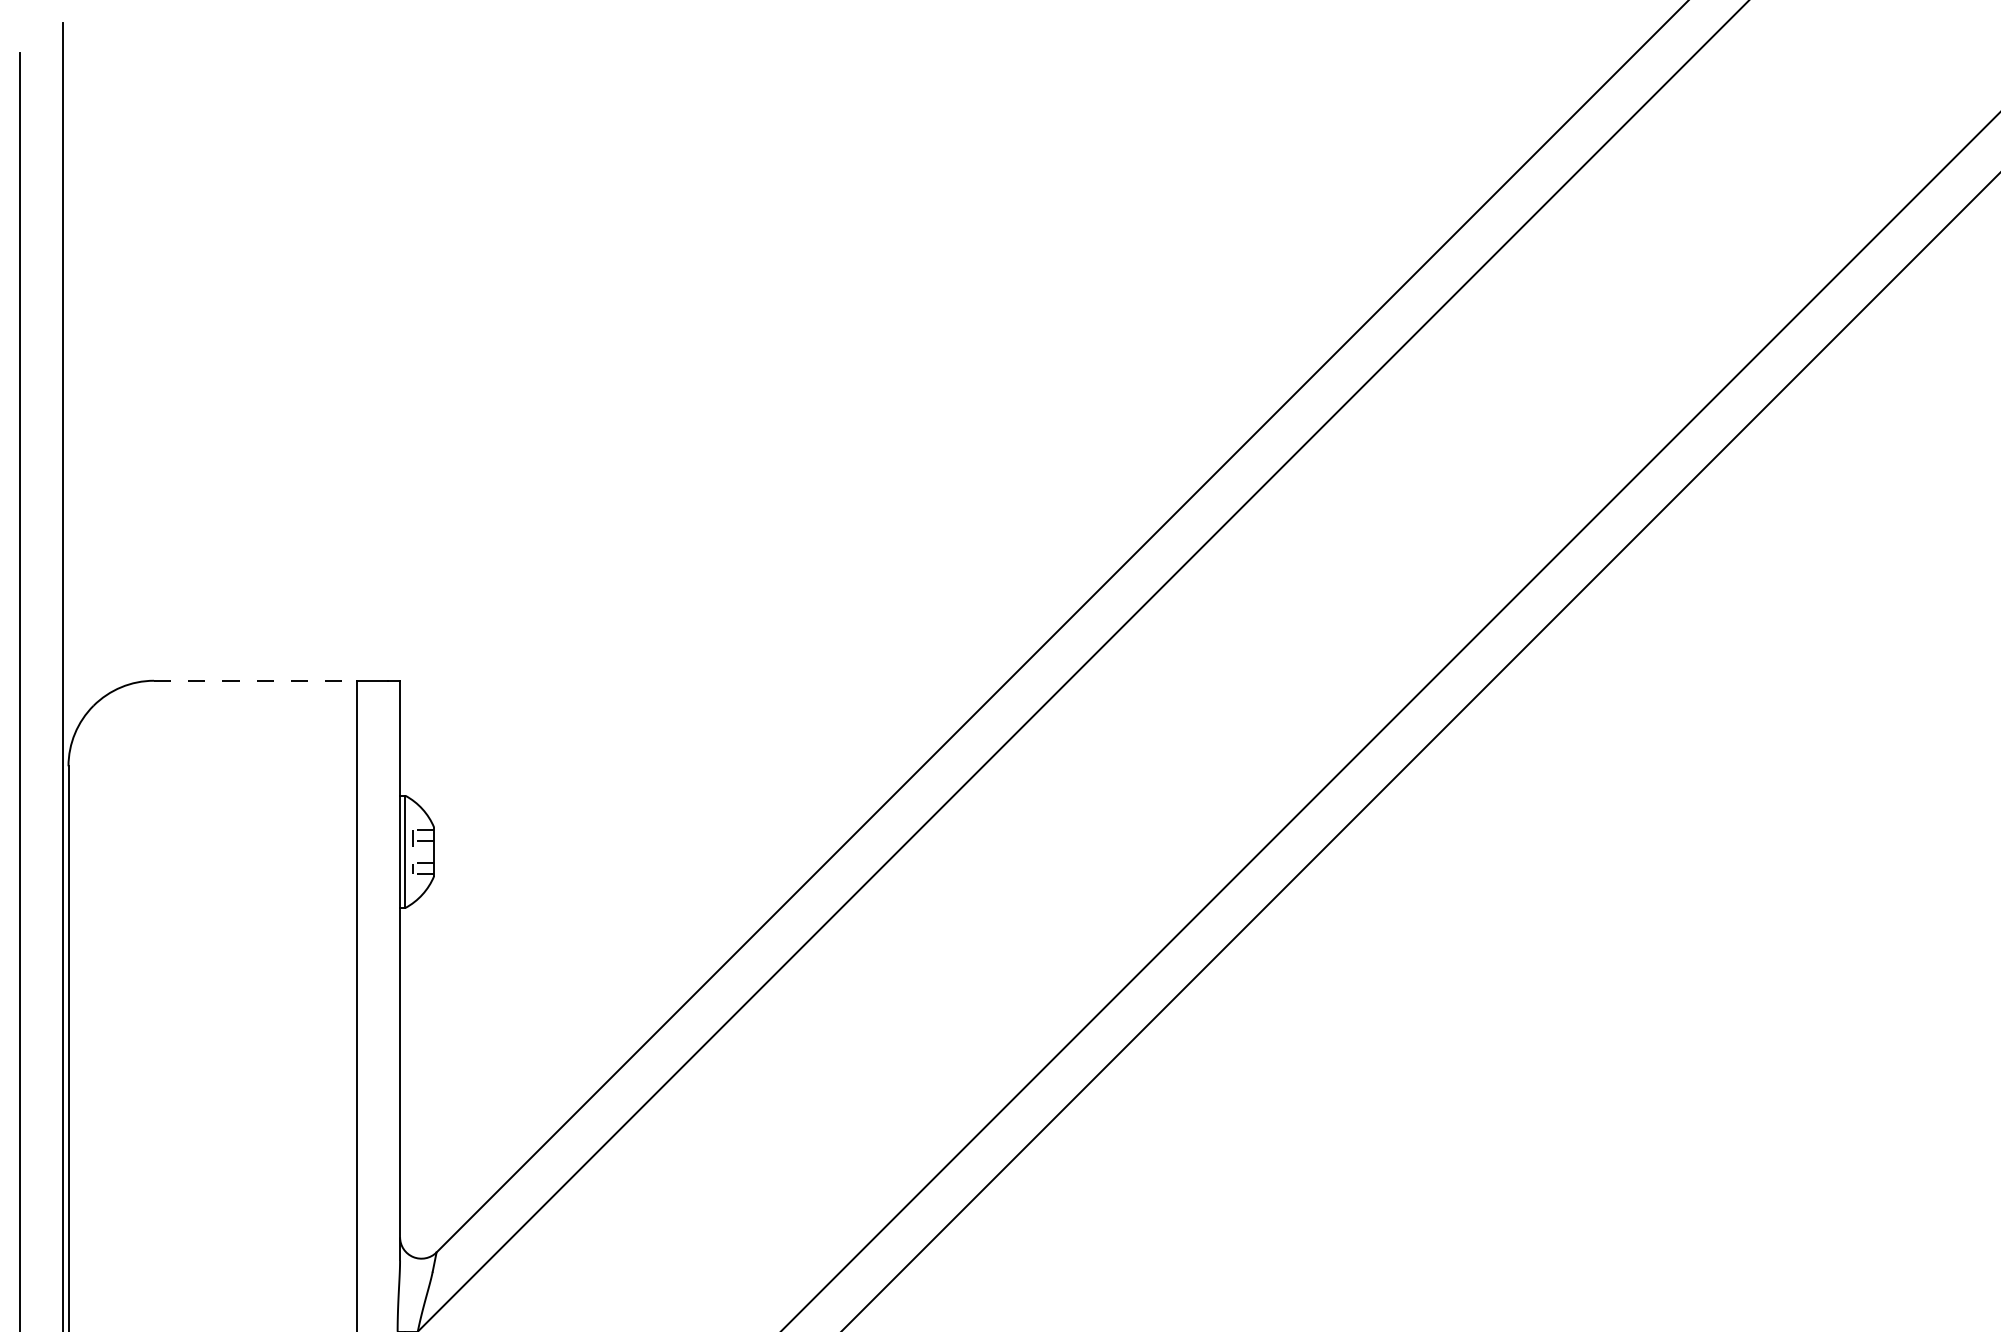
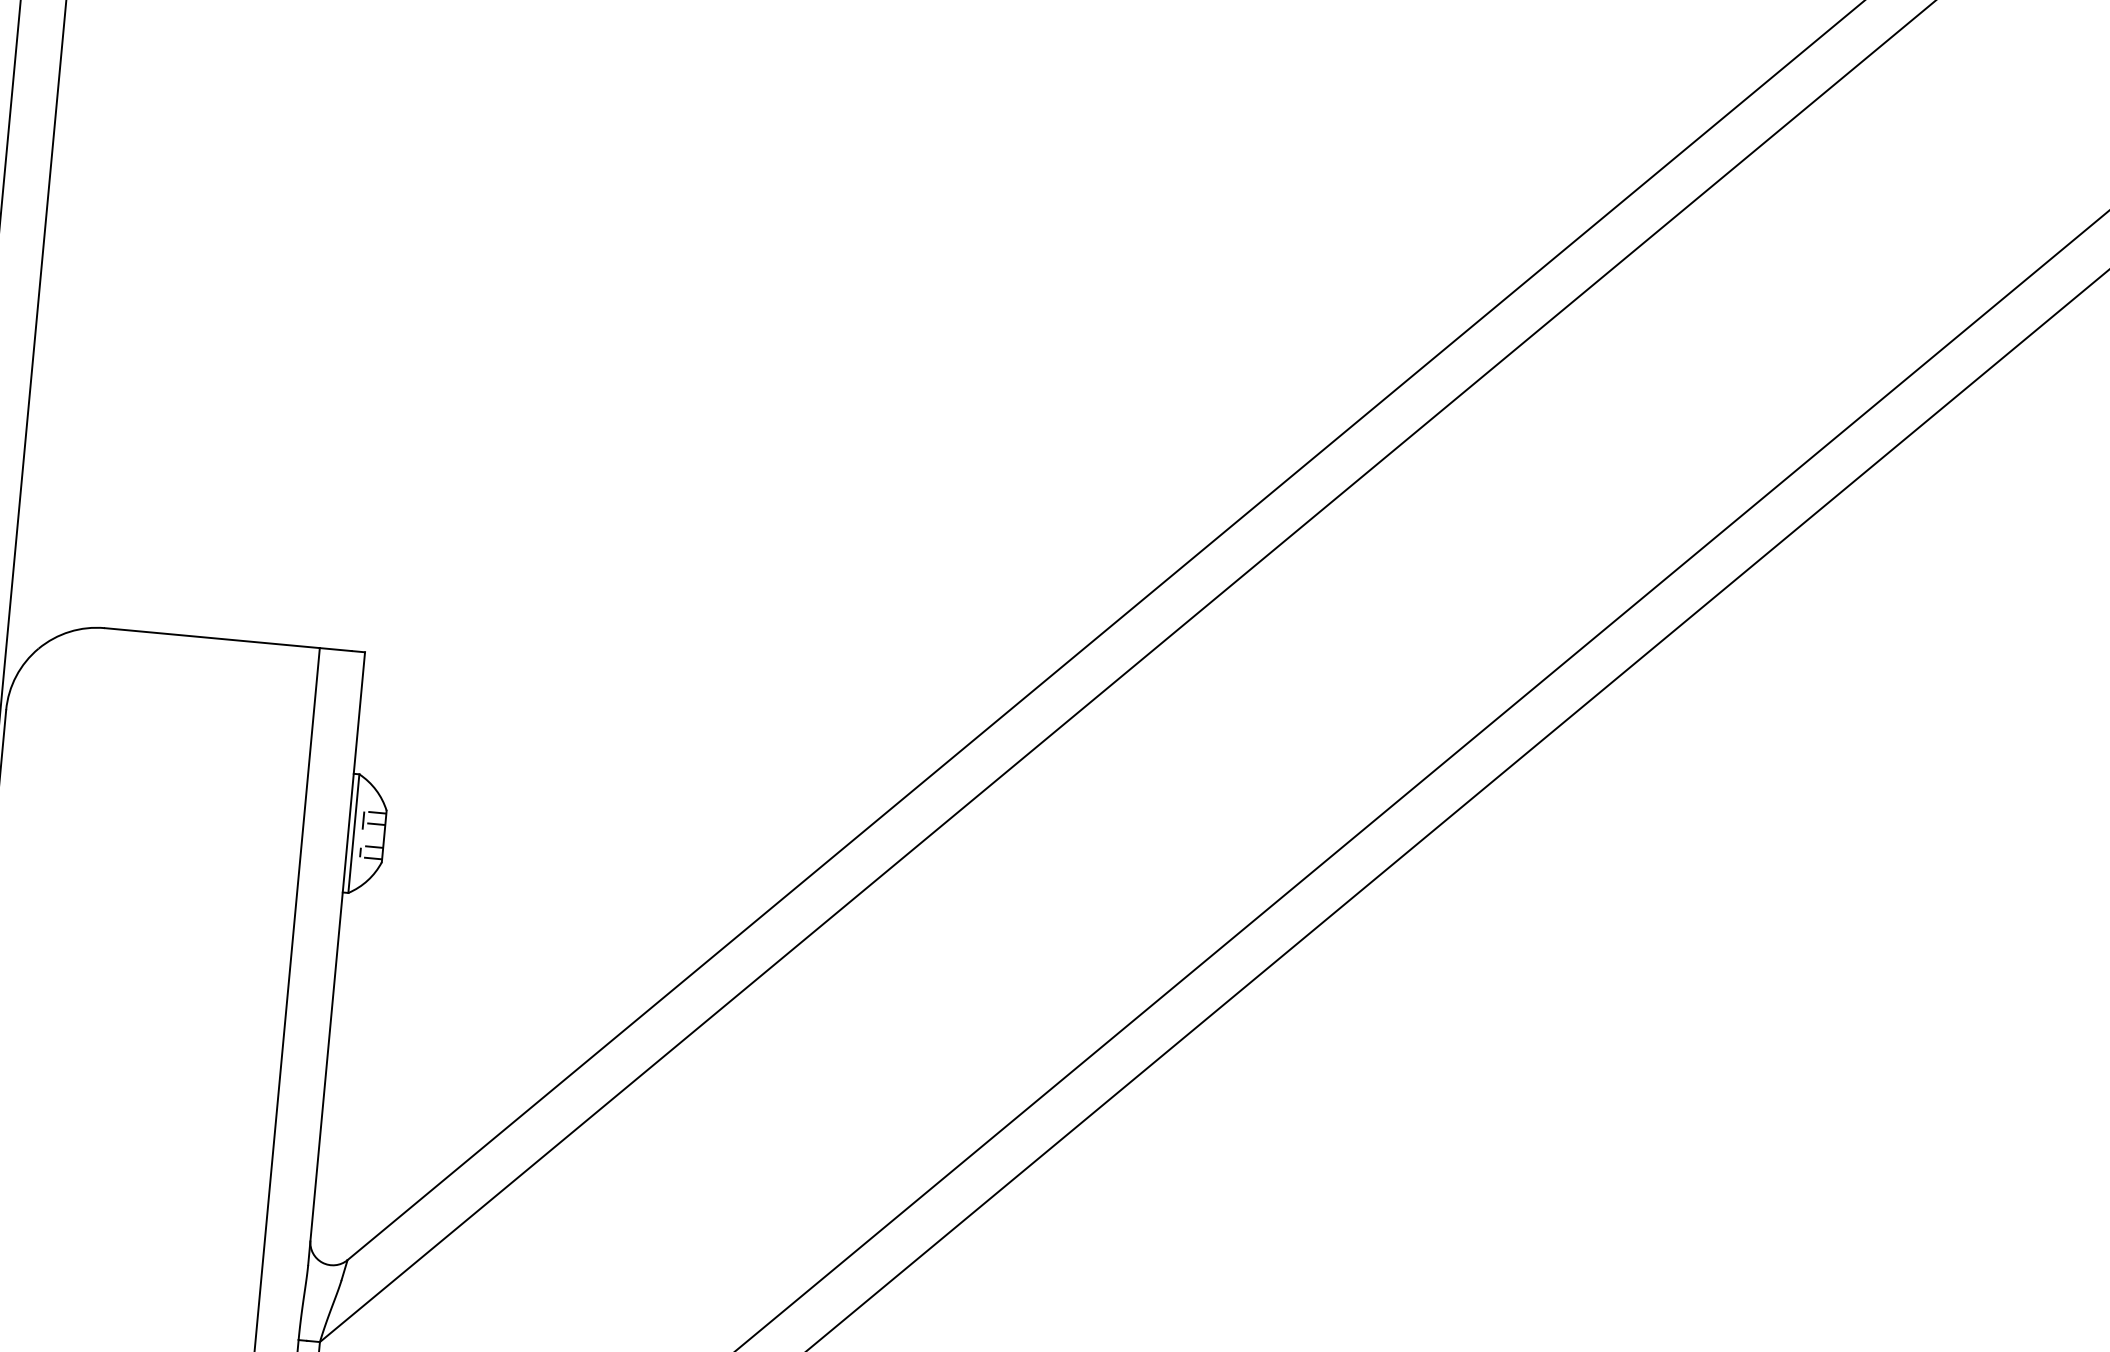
line: (255, 680) -> (212, 637), dashed -> solid

